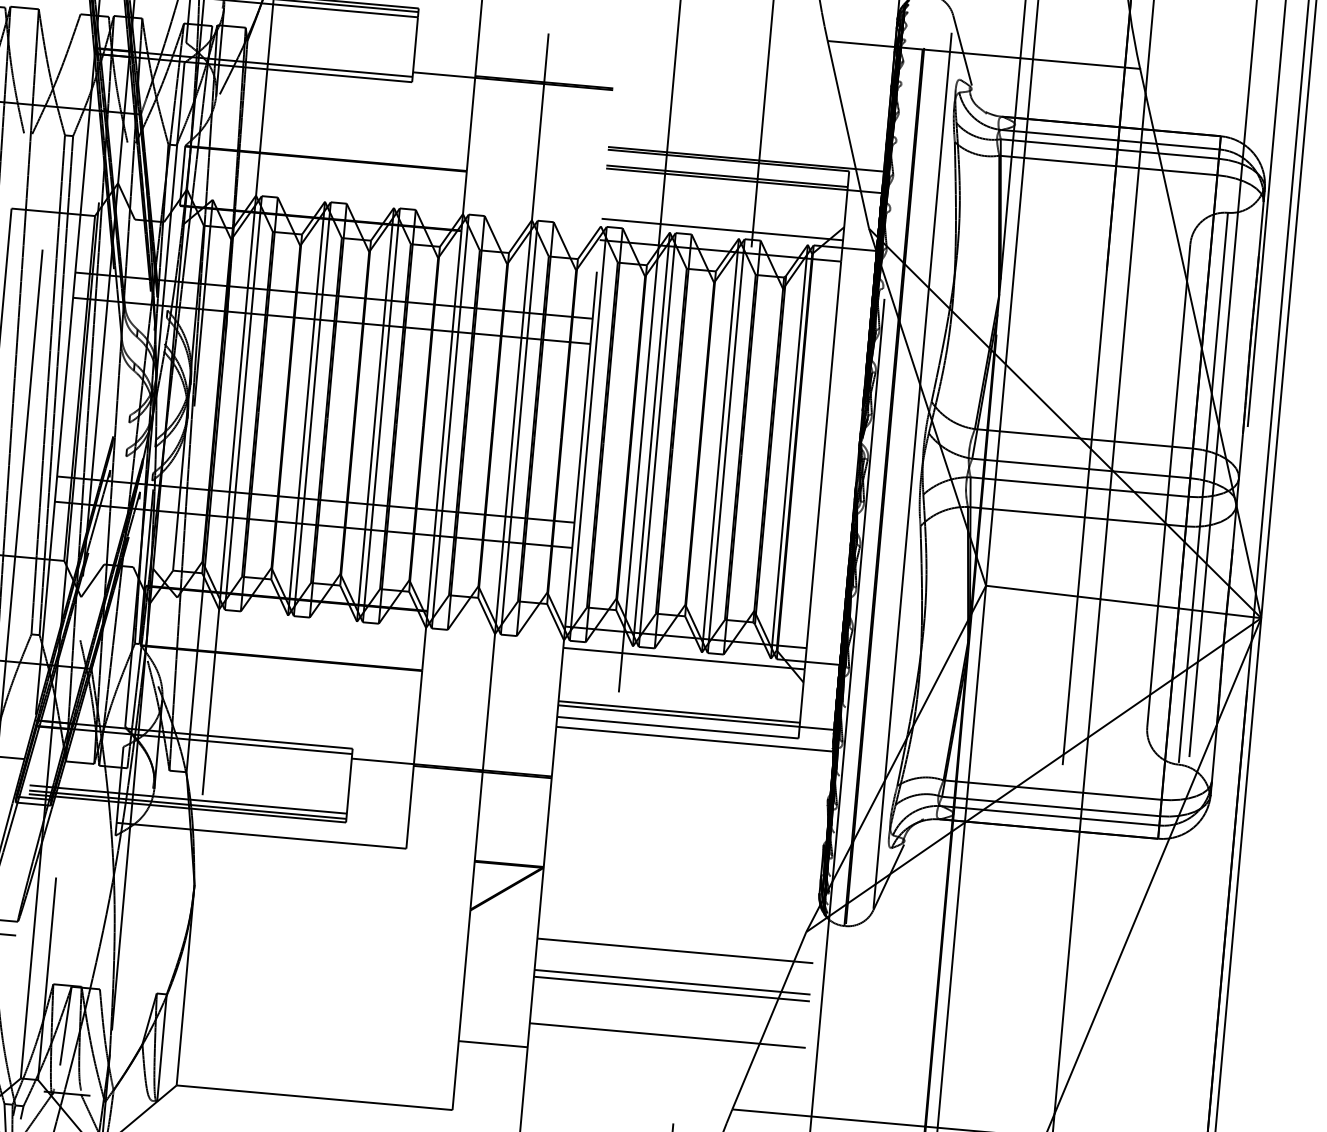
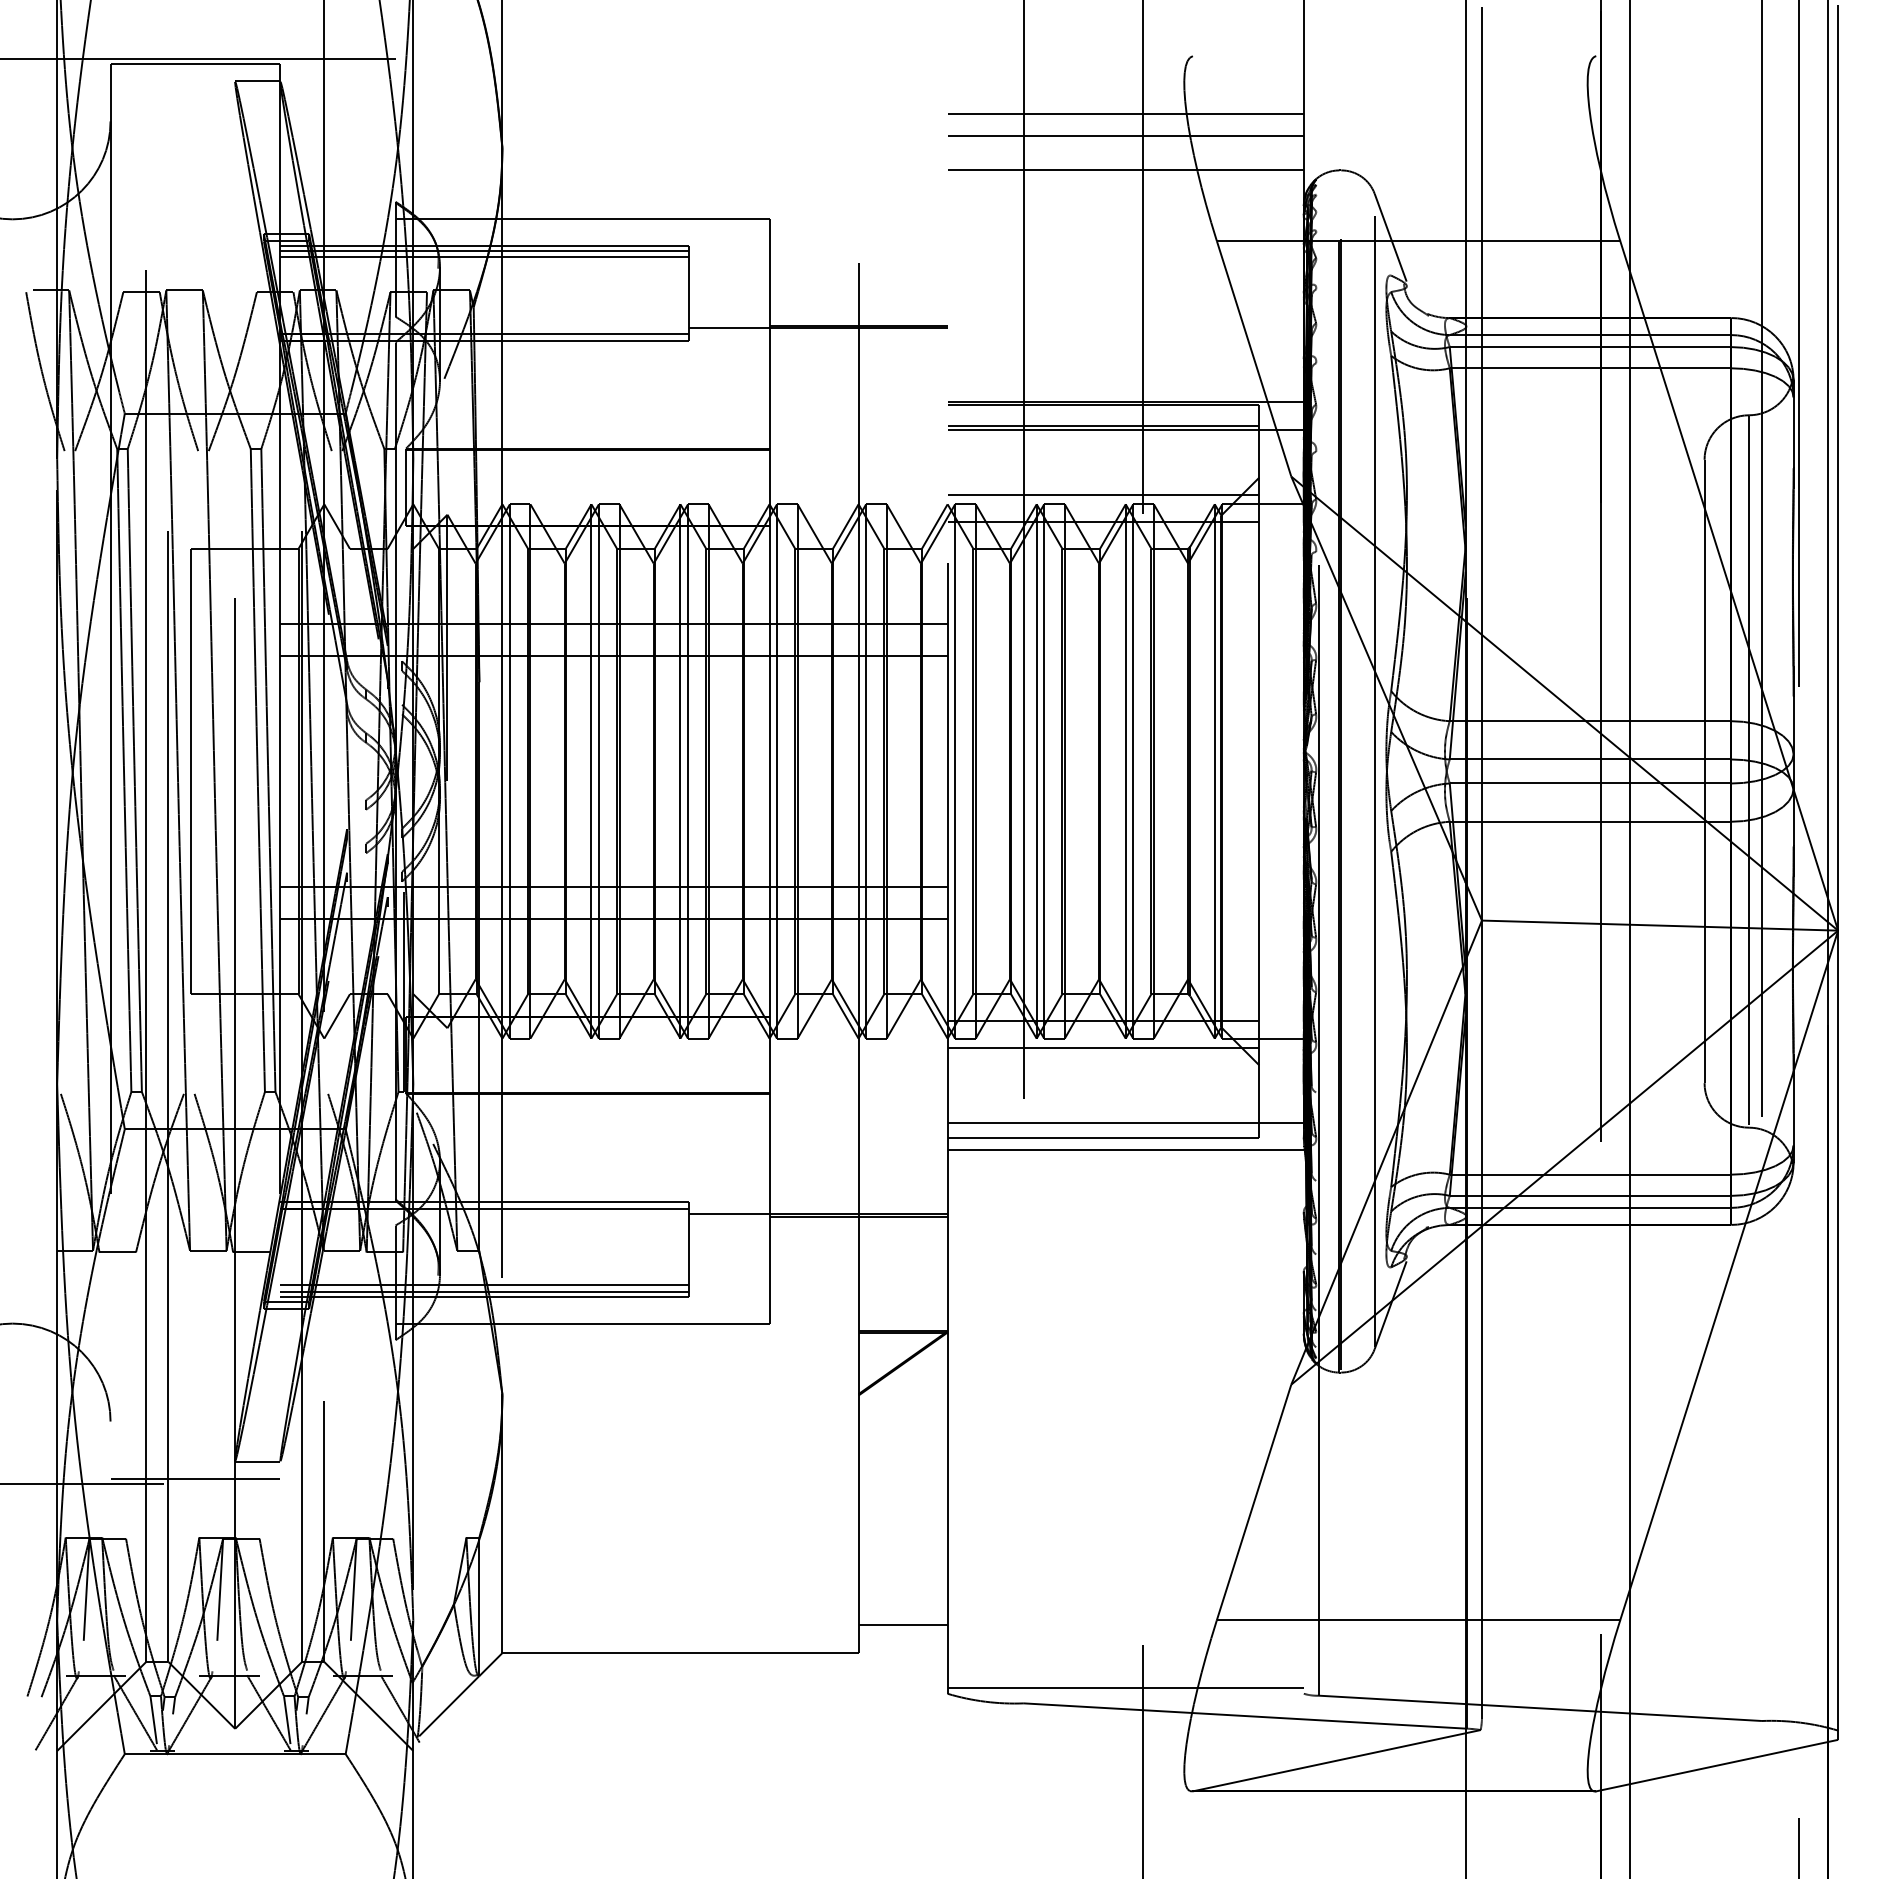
line: (679, 712) -> (1103, 1117), removed
line: (675, 950) -> (1125, 1423), removed
line: (672, 982) -> (1125, 1464), removed
line: (671, 988) -> (1125, 1472), removed
line: (667, 1035) -> (1125, 1533), removed
line: (492, 1044) -> (902, 1625), moved

